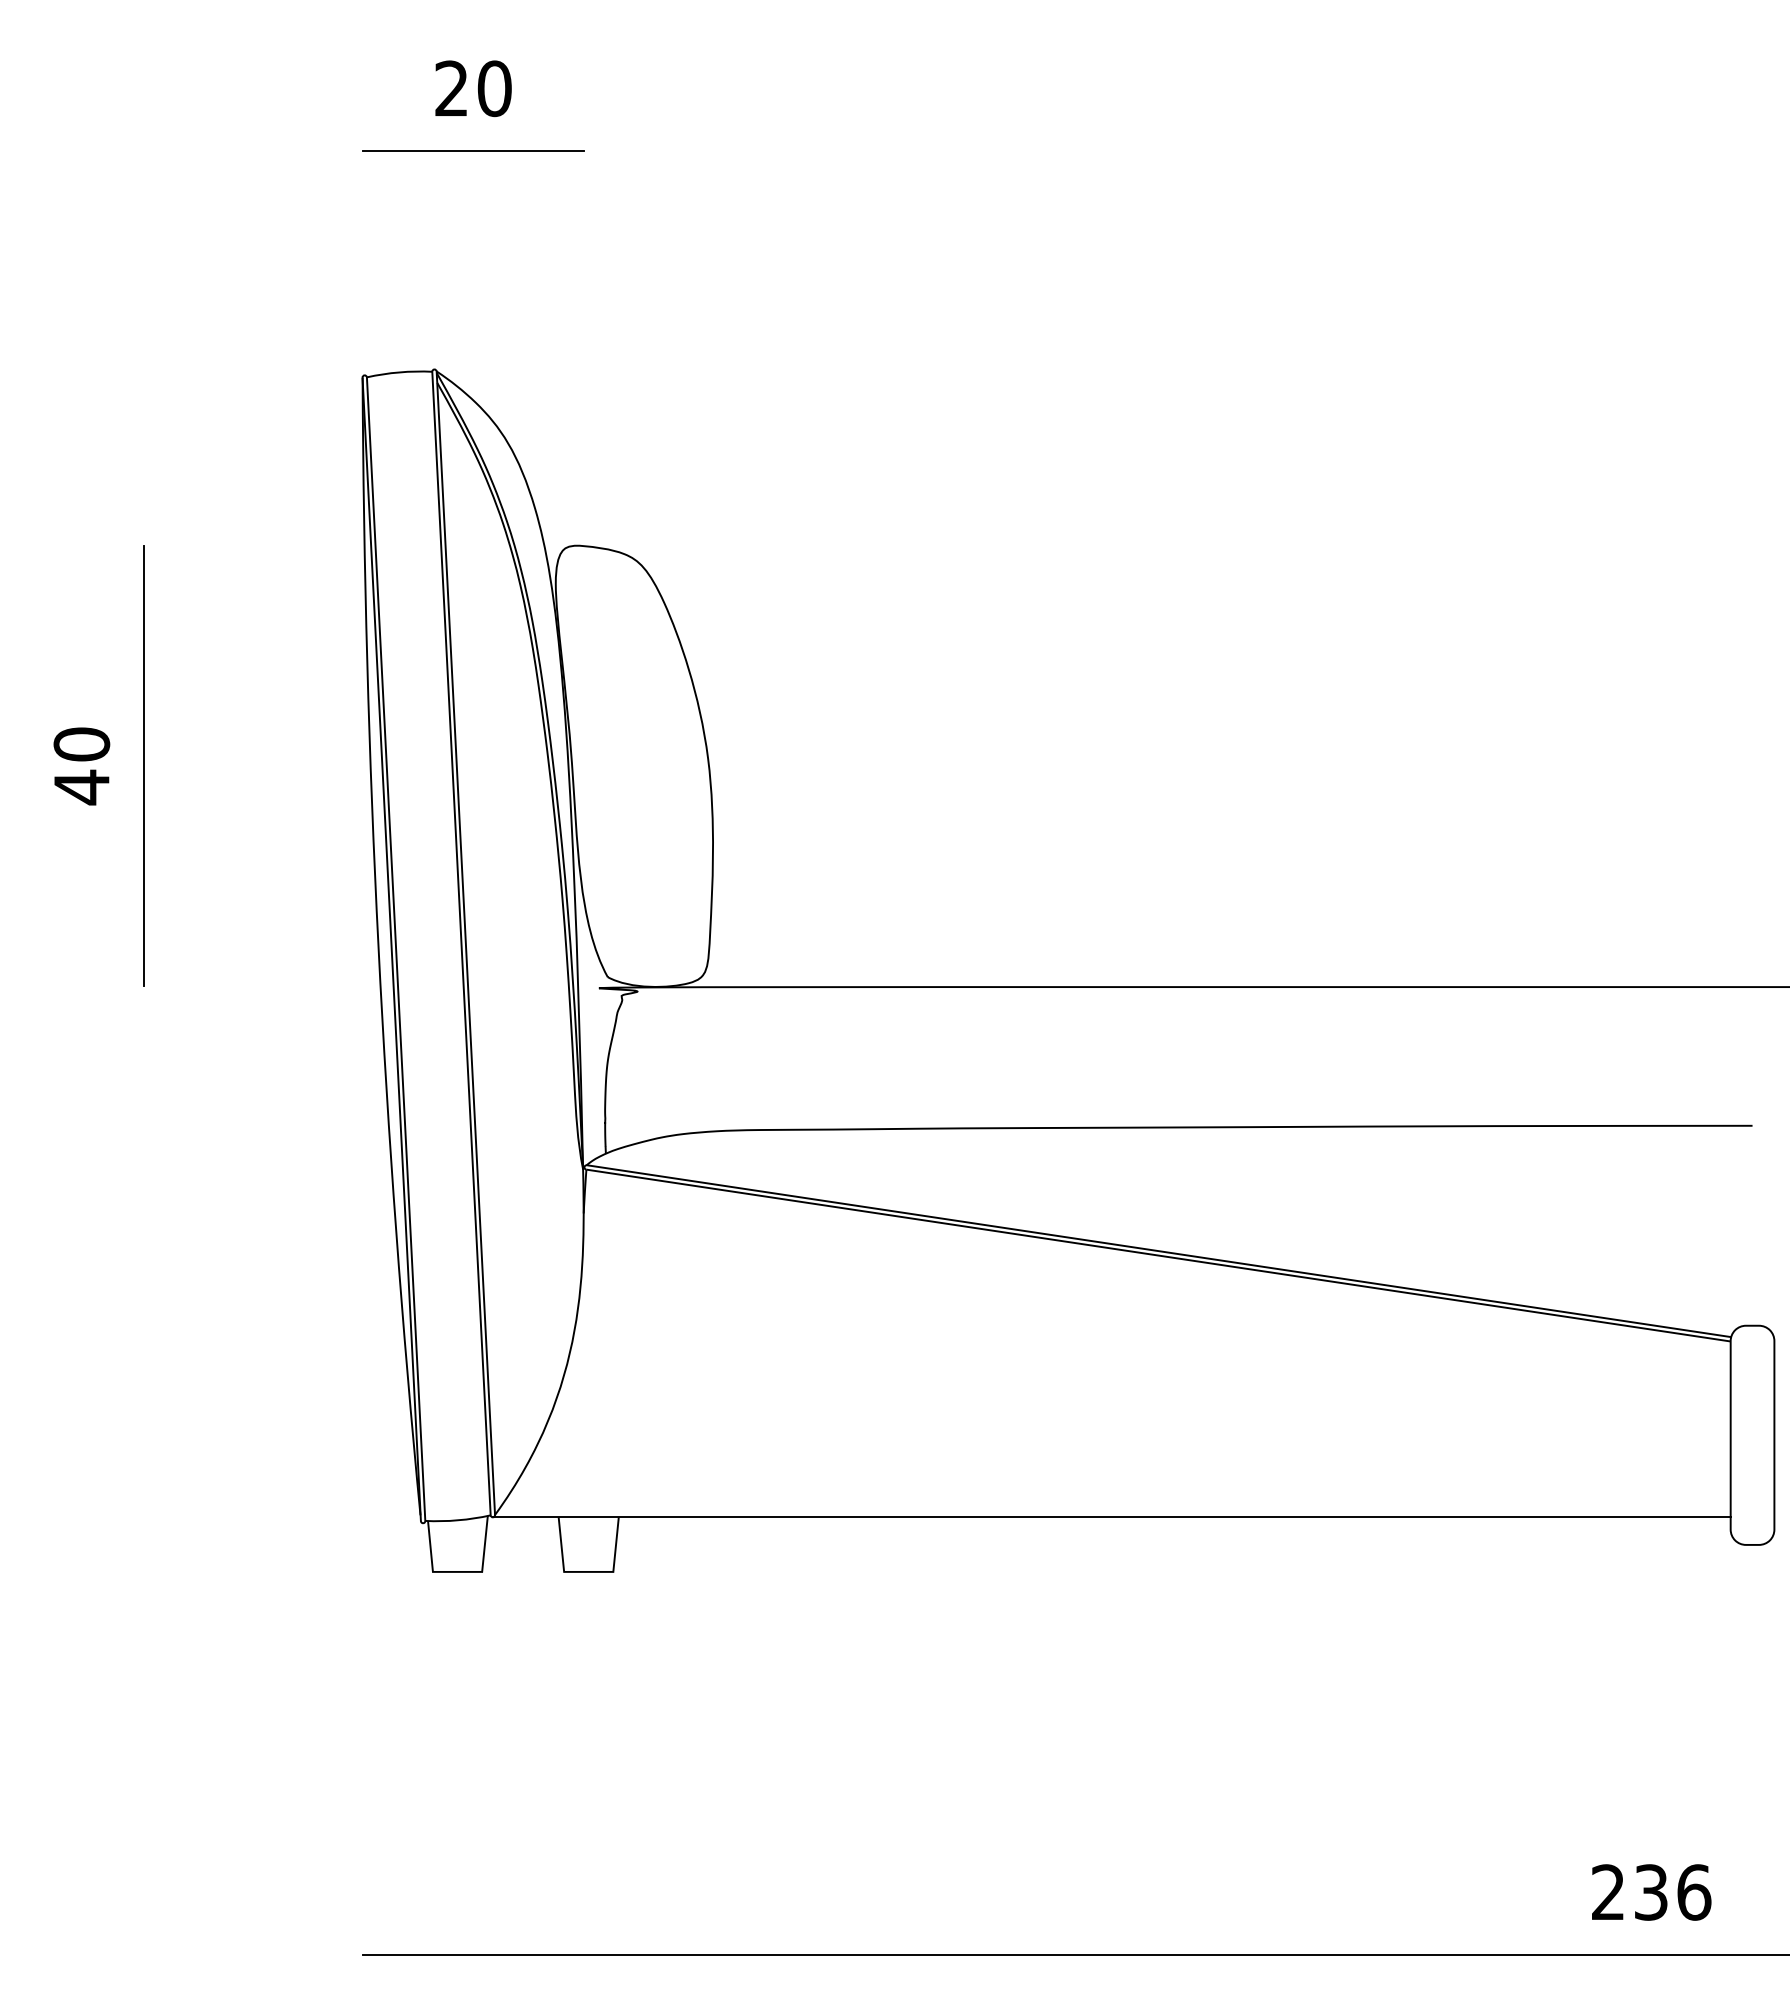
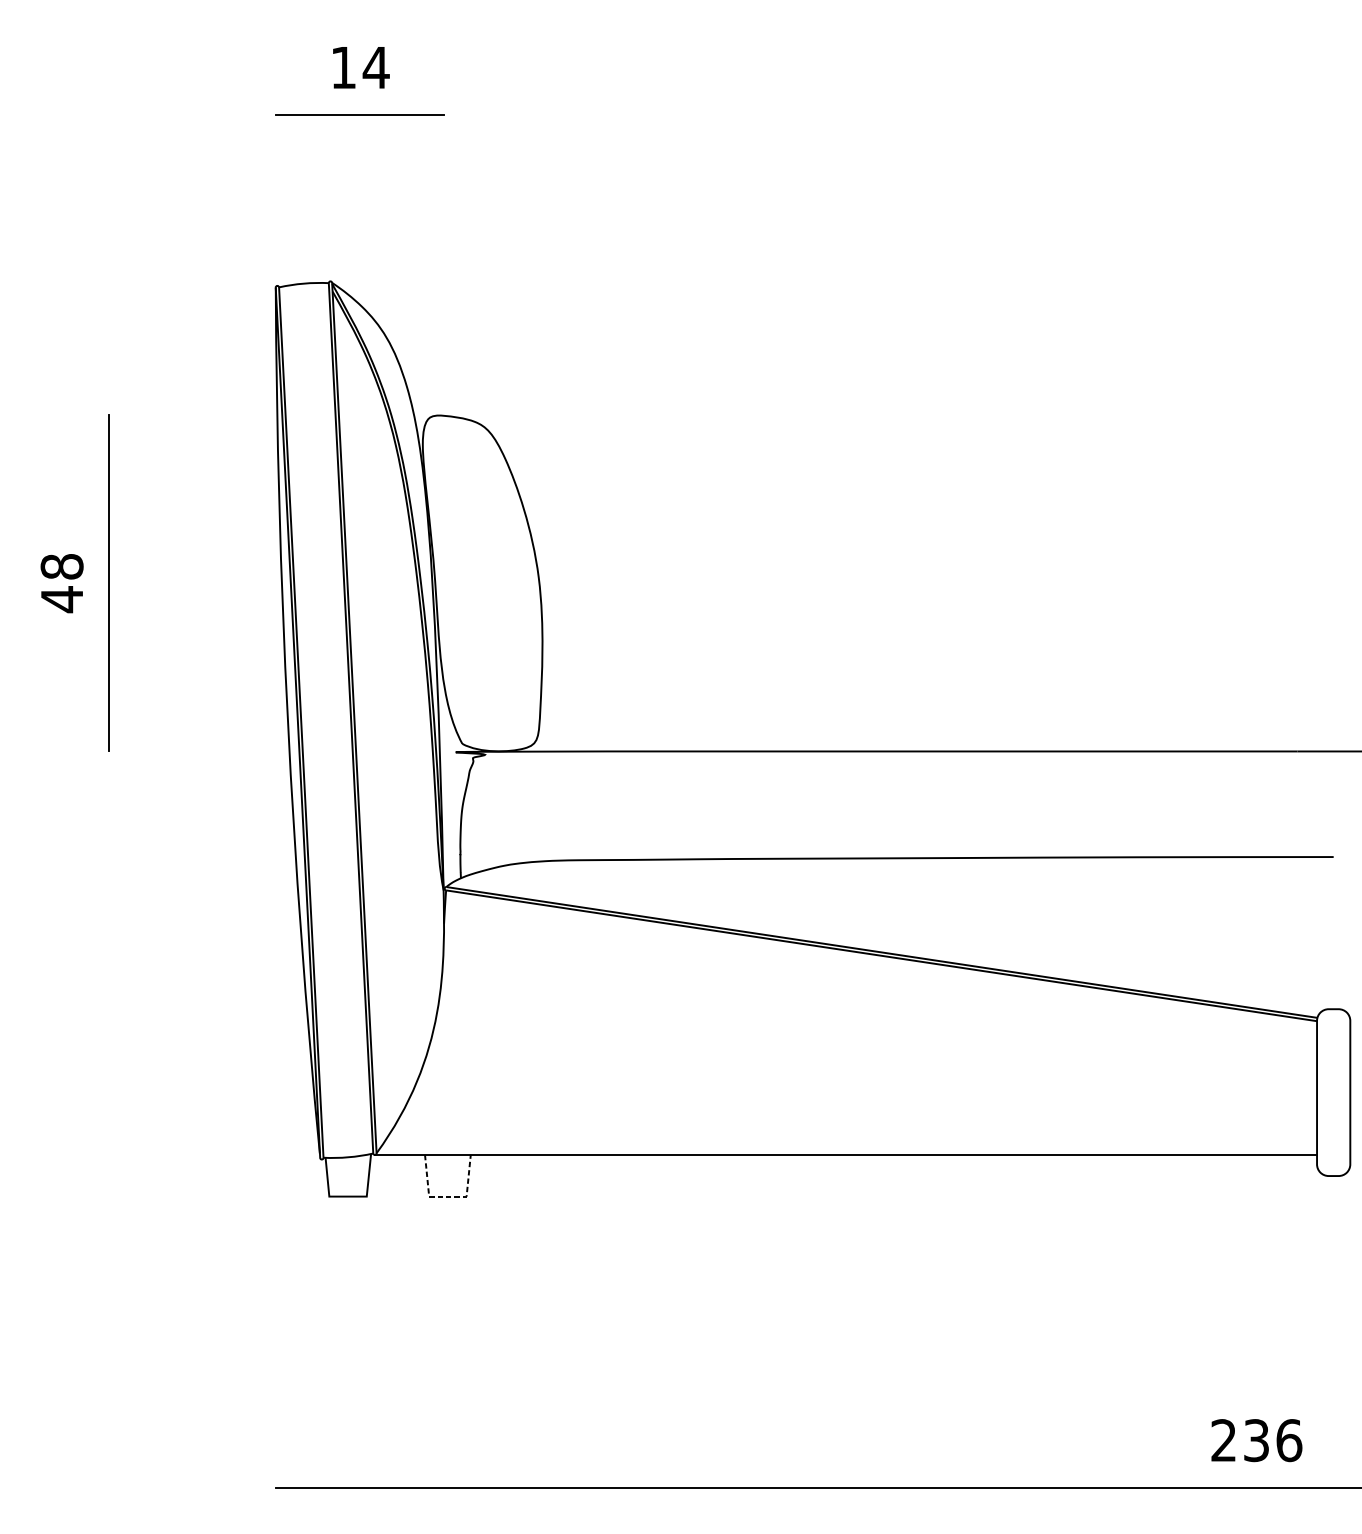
text: (473, 88) -> (360, 67), 20 -> 14
text: (81, 744) -> (61, 566), 40 -> 48
line: (588, 1571) -> (447, 1196), solid -> dashed

